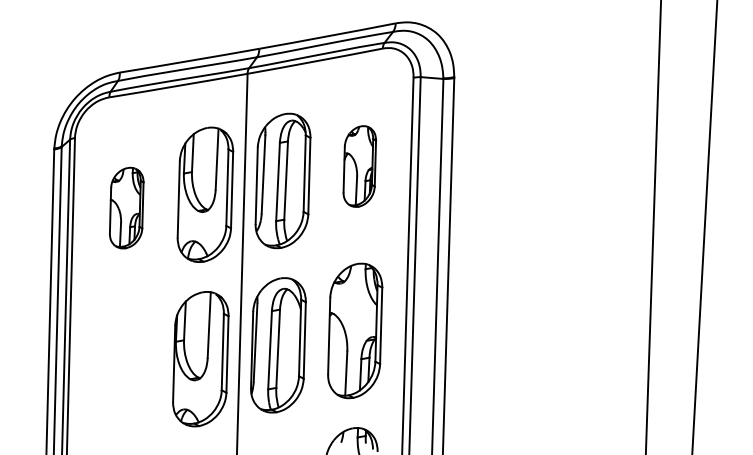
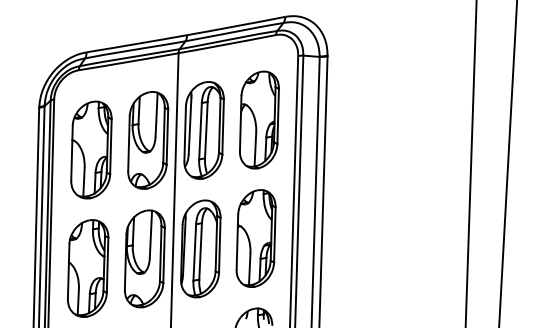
part: (359, 165) -> (259, 119), size x1.67
part: (126, 207) -> (91, 149), size x1.67
part: (122, 372) -> (88, 268), added

